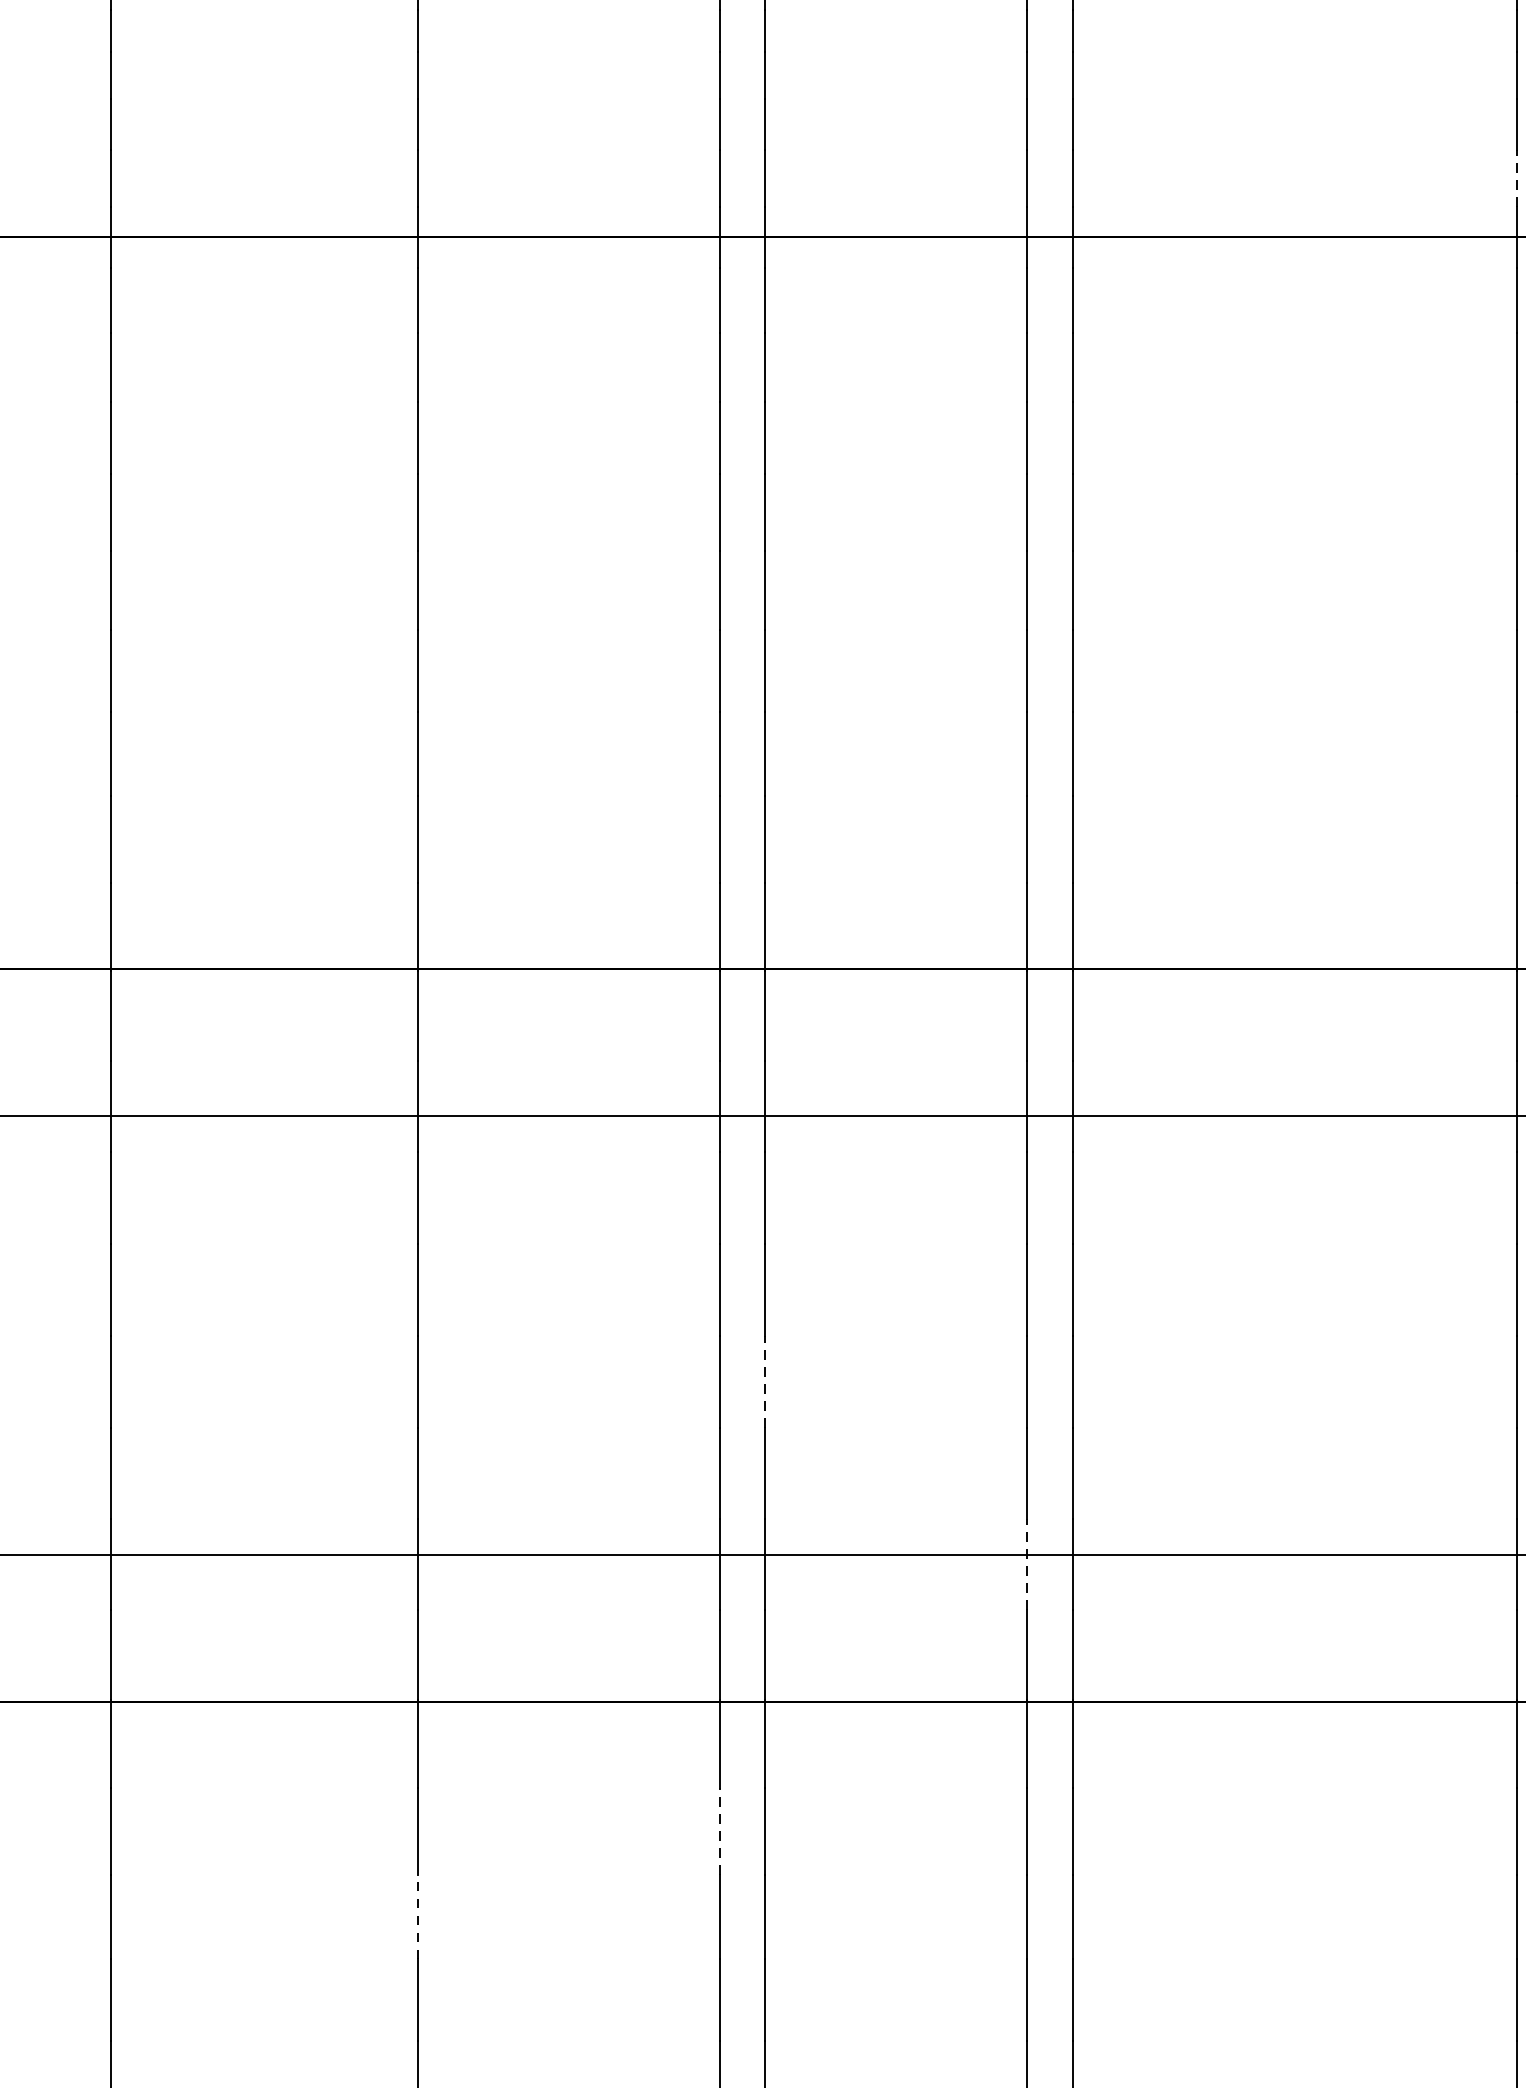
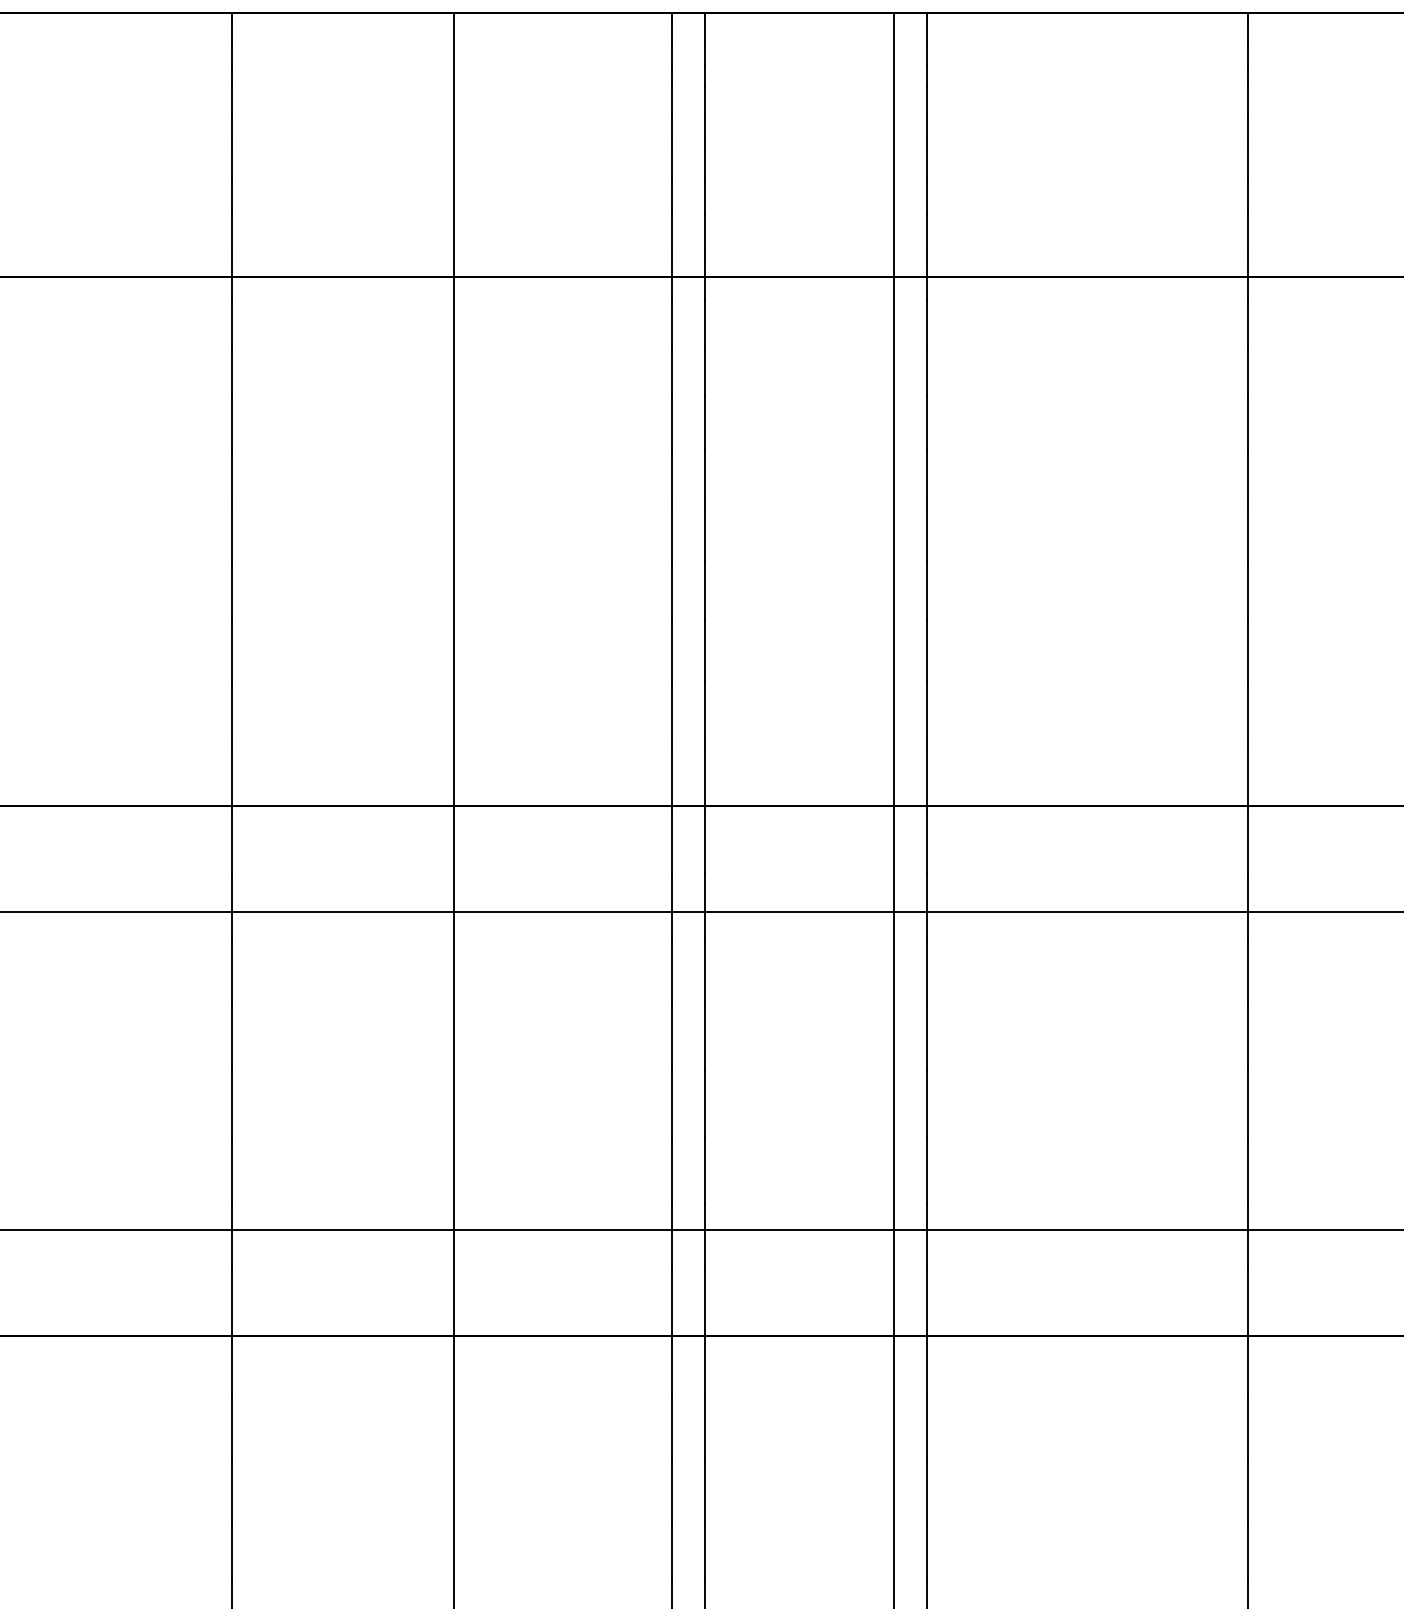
line: (1516, 177) -> (1247, 234), dashed -> solid
line: (766, 1380) -> (705, 1103), dashed -> solid
line: (1027, 1564) -> (894, 1236), dashed -> solid
line: (720, 1830) -> (672, 1428), dashed -> solid
line: (418, 1917) -> (454, 1491), dashed -> solid

